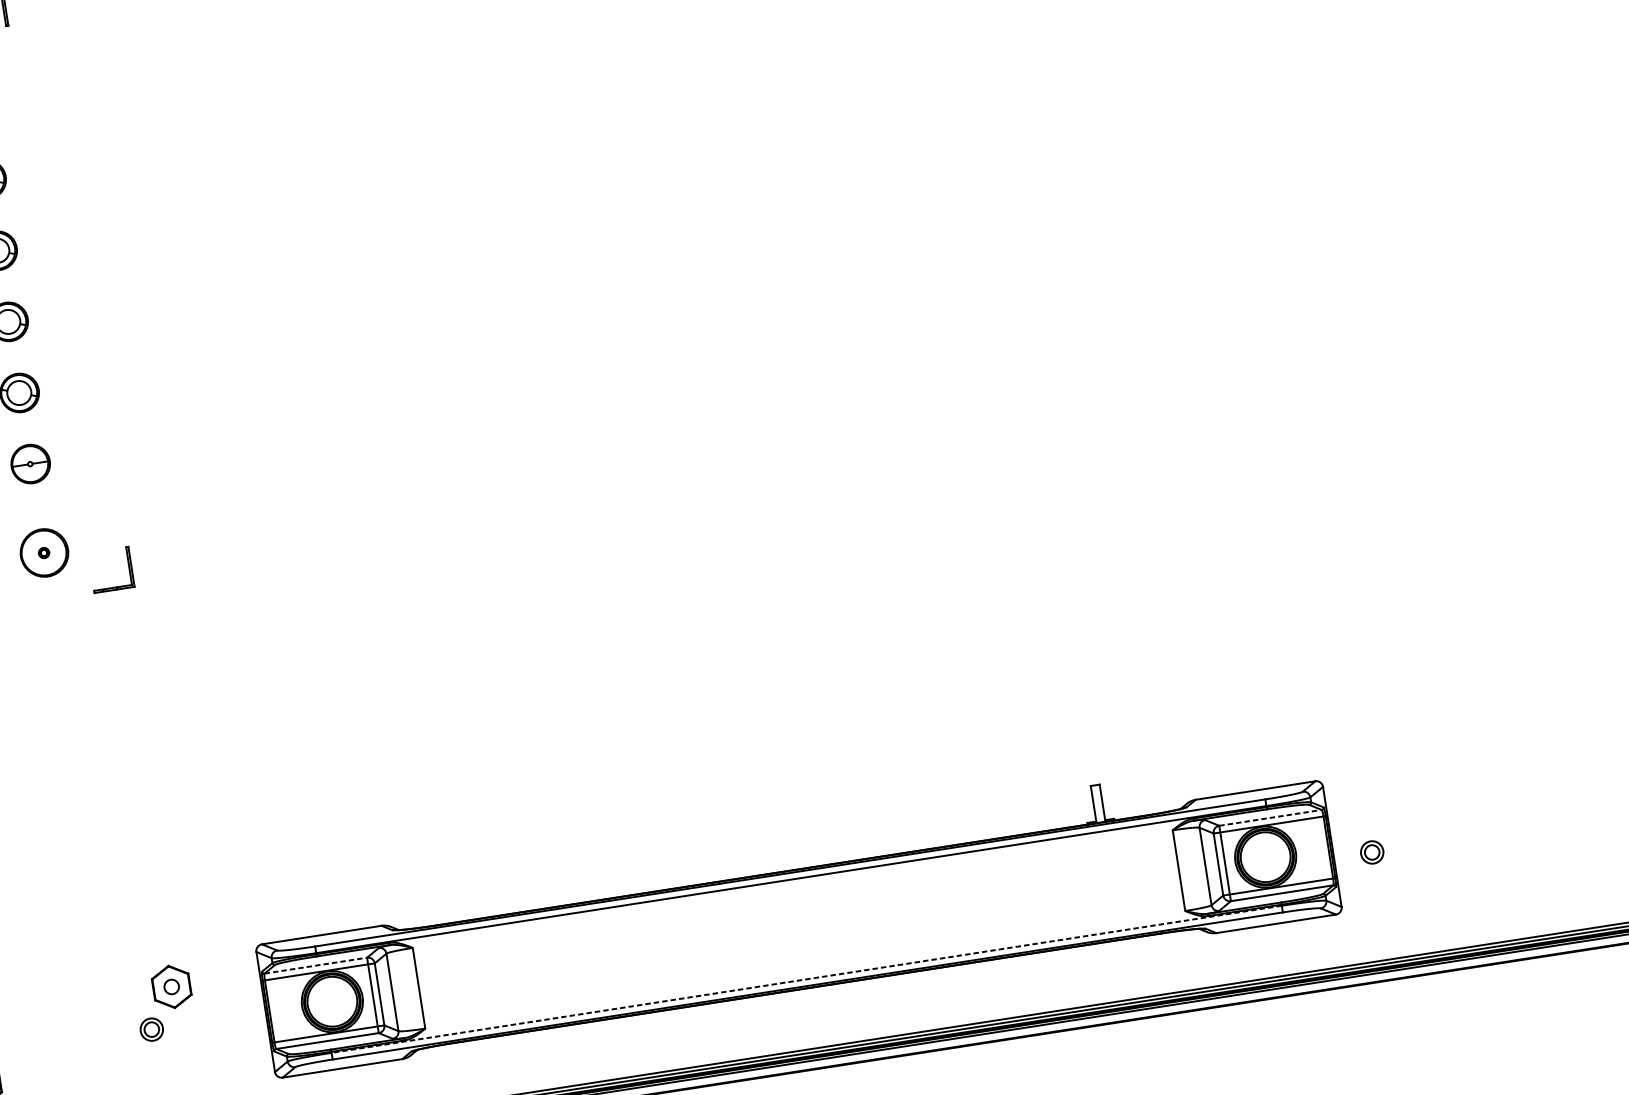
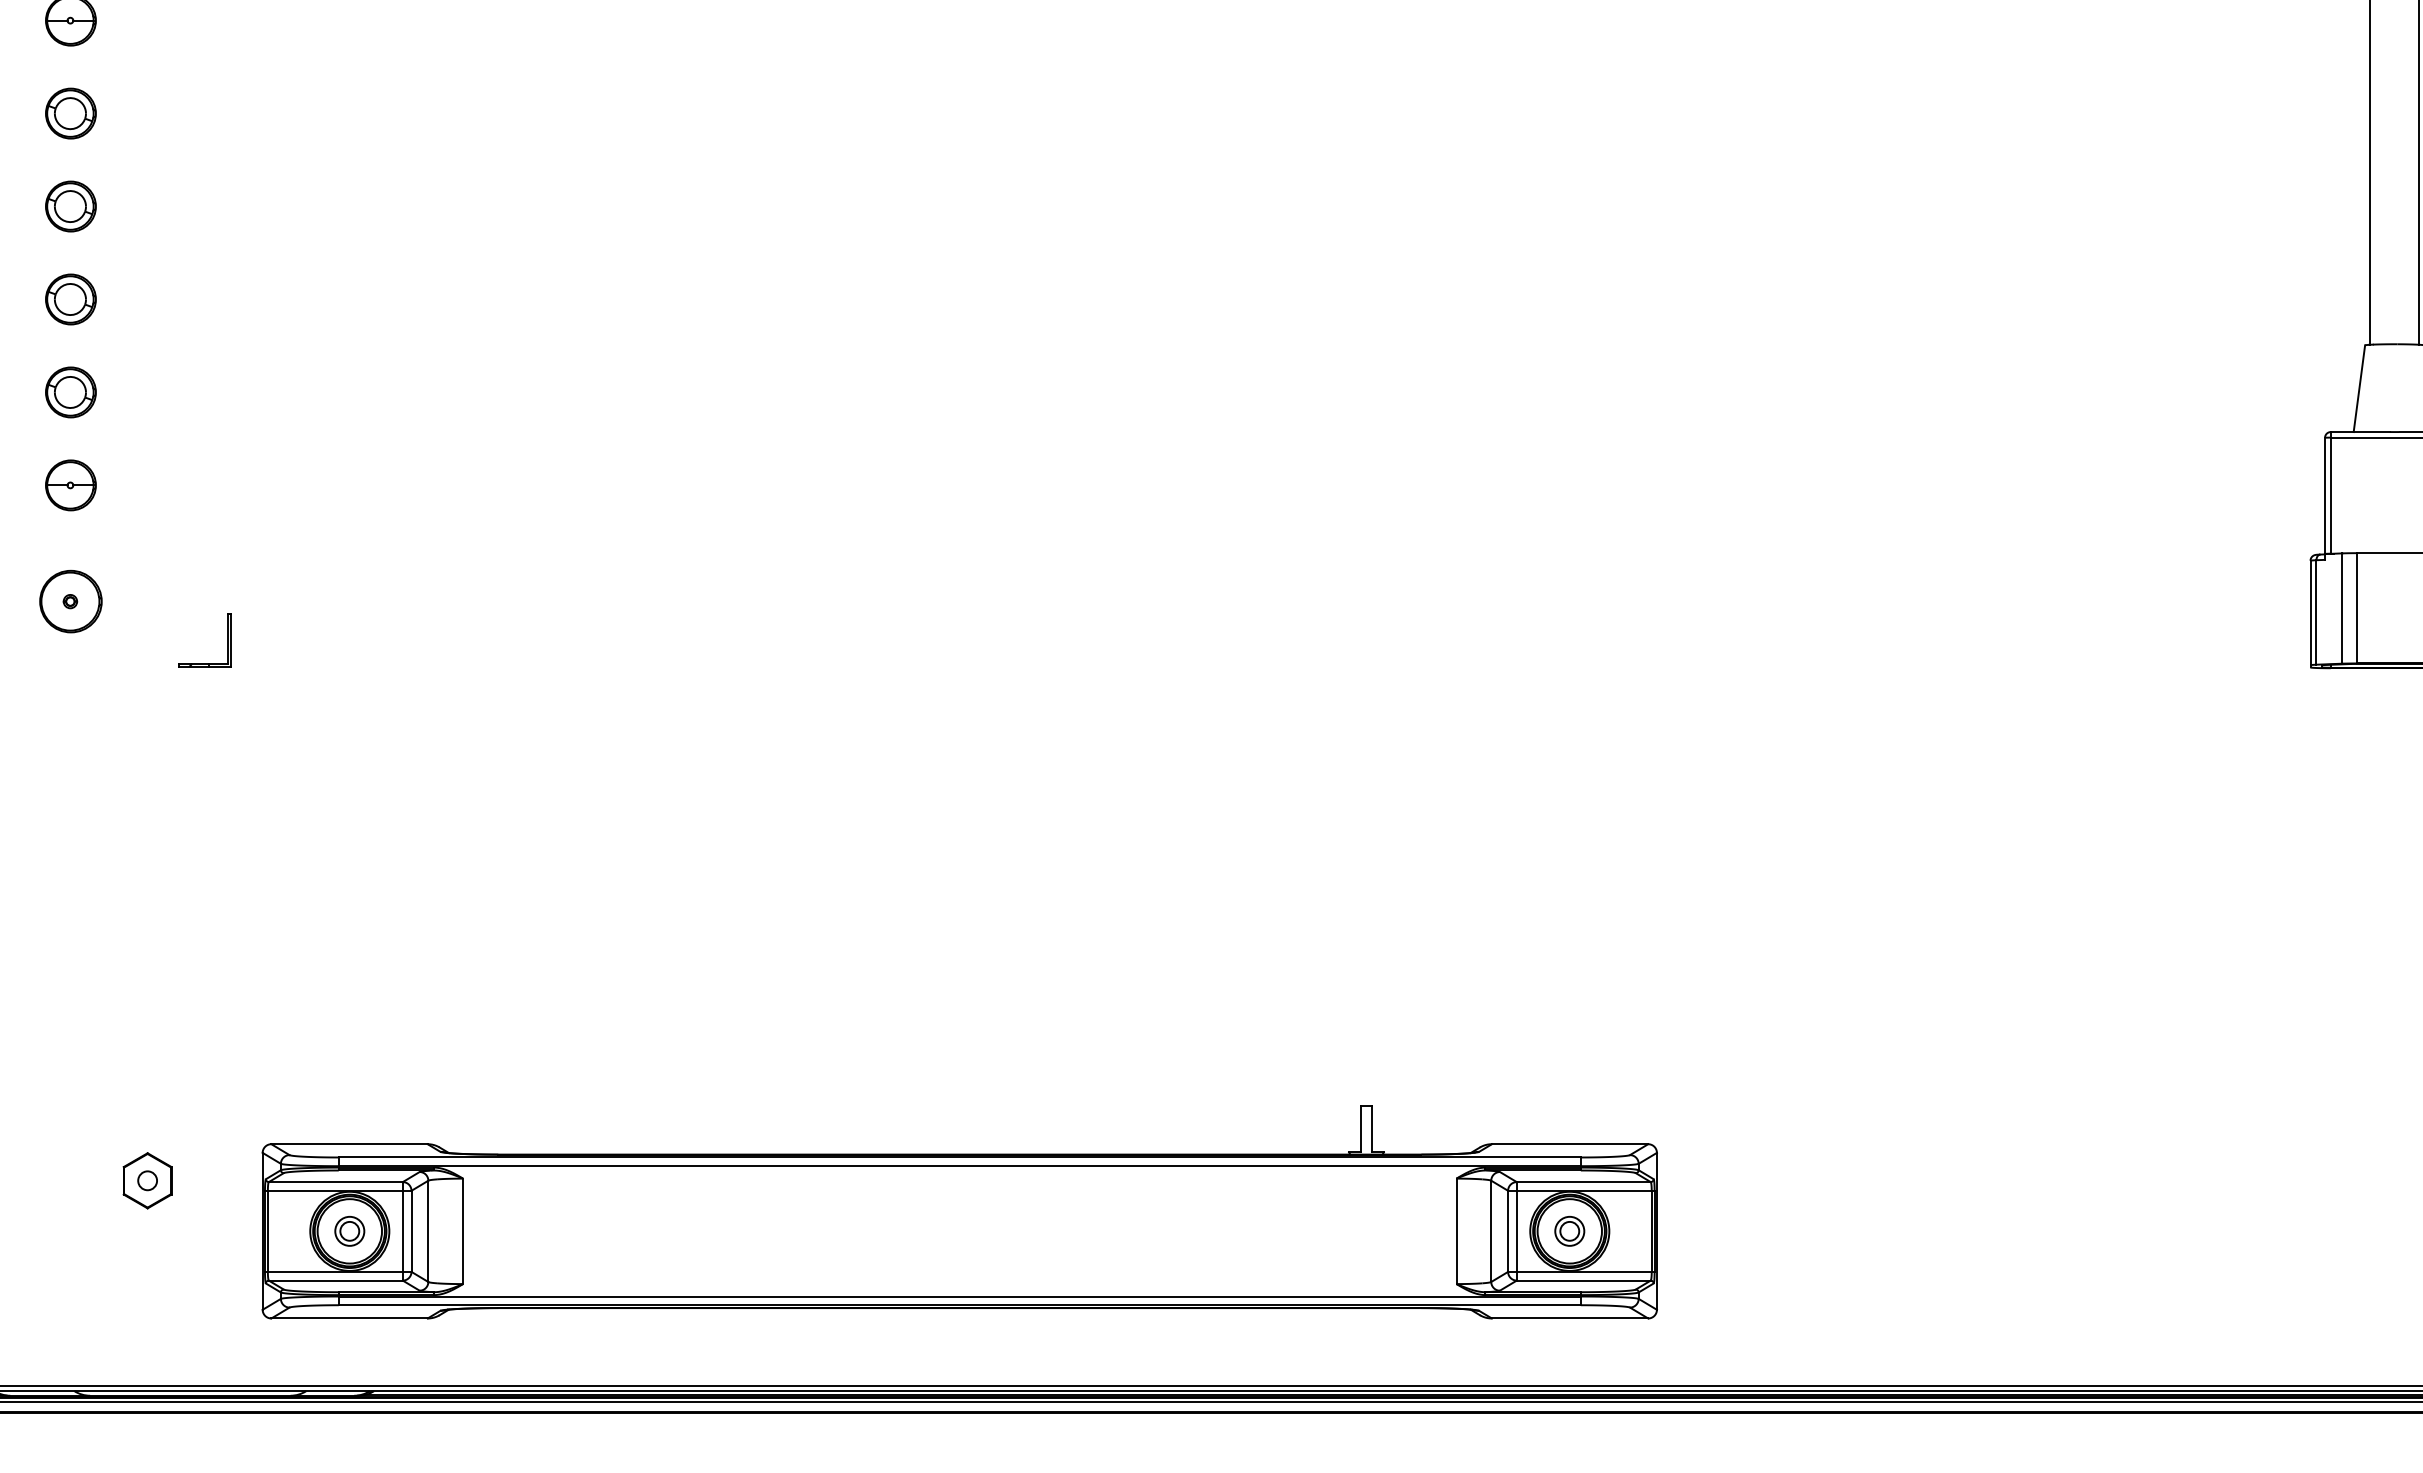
part: (128, 567) -> (227, 640), moved
line: (1270, 818) -> (1583, 1182), dashed -> solid
part: (1371, 851) -> (1569, 1230), moved
line: (315, 966) -> (335, 1182), dashed -> solid
line: (806, 979) -> (959, 1296), dashed -> solid
part: (151, 1029) -> (349, 1230), moved

